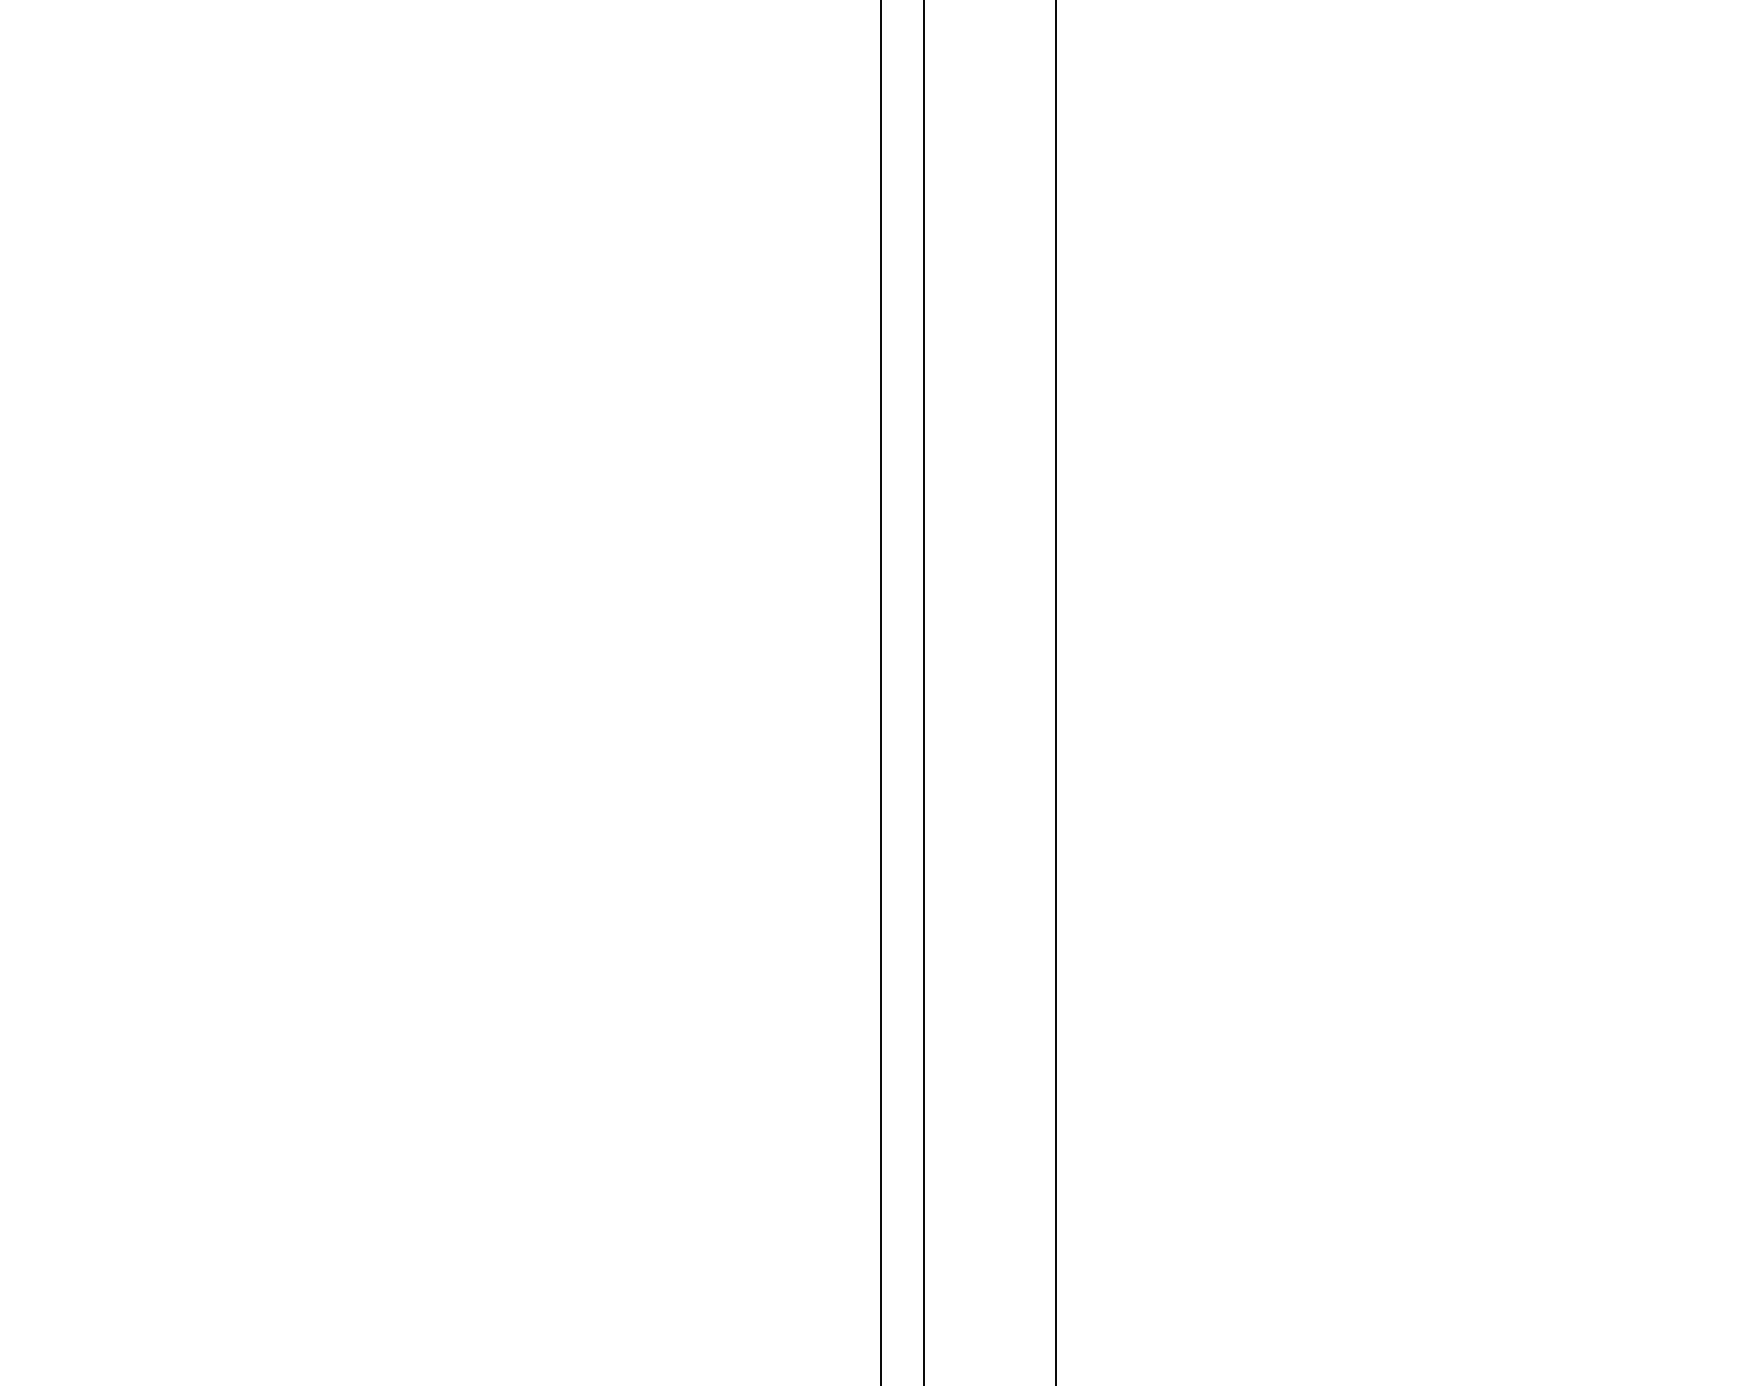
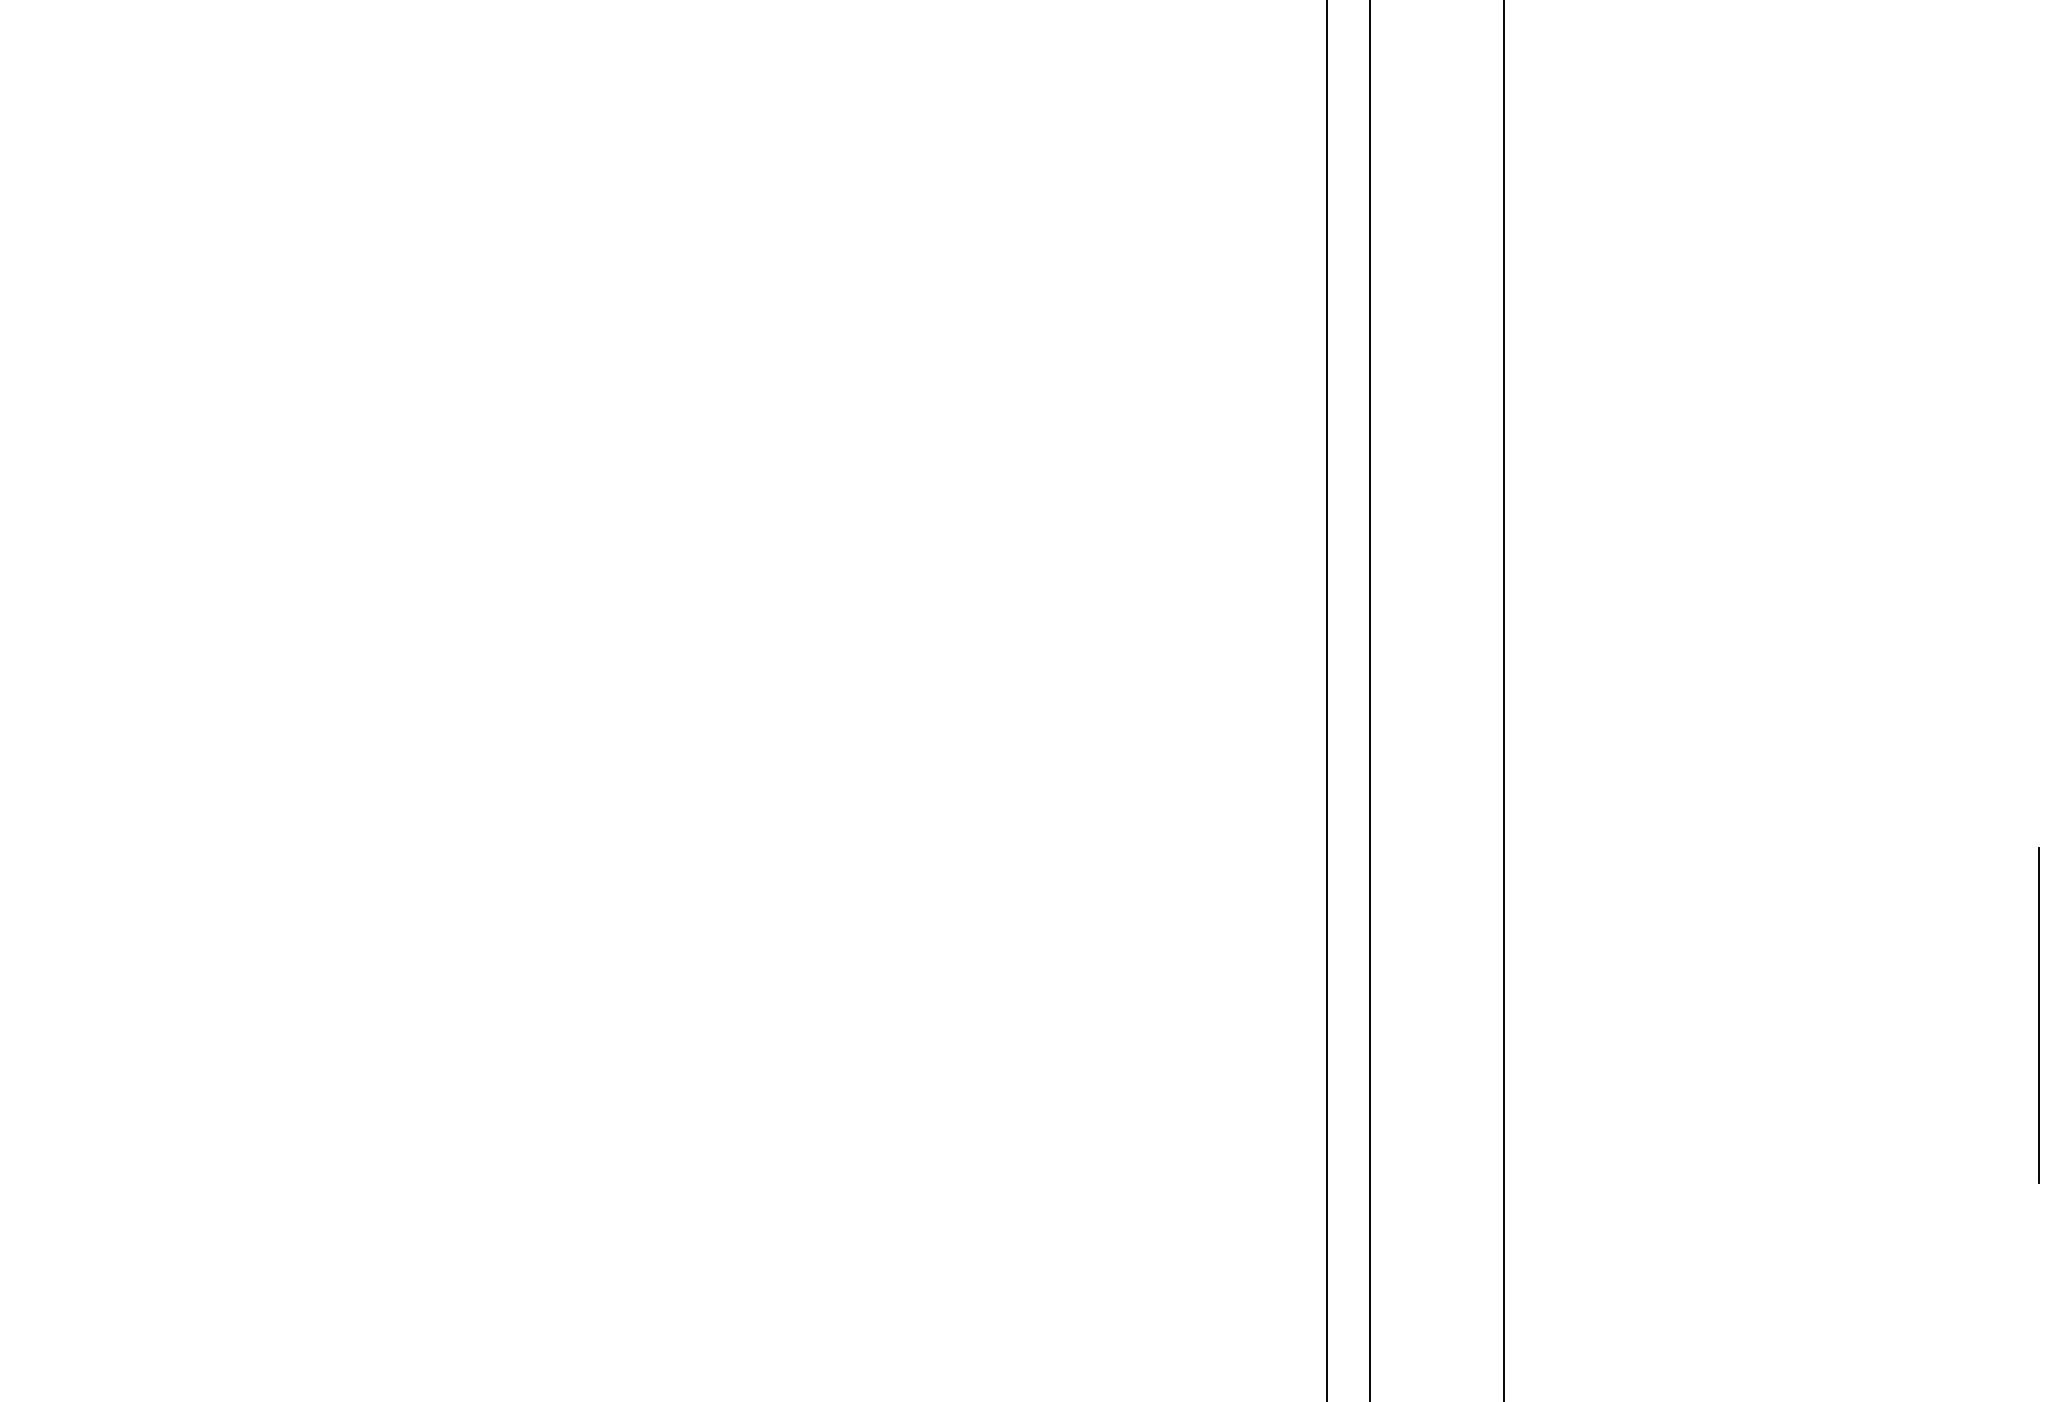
line: (1585, 915) -> (2038, 1015), added

